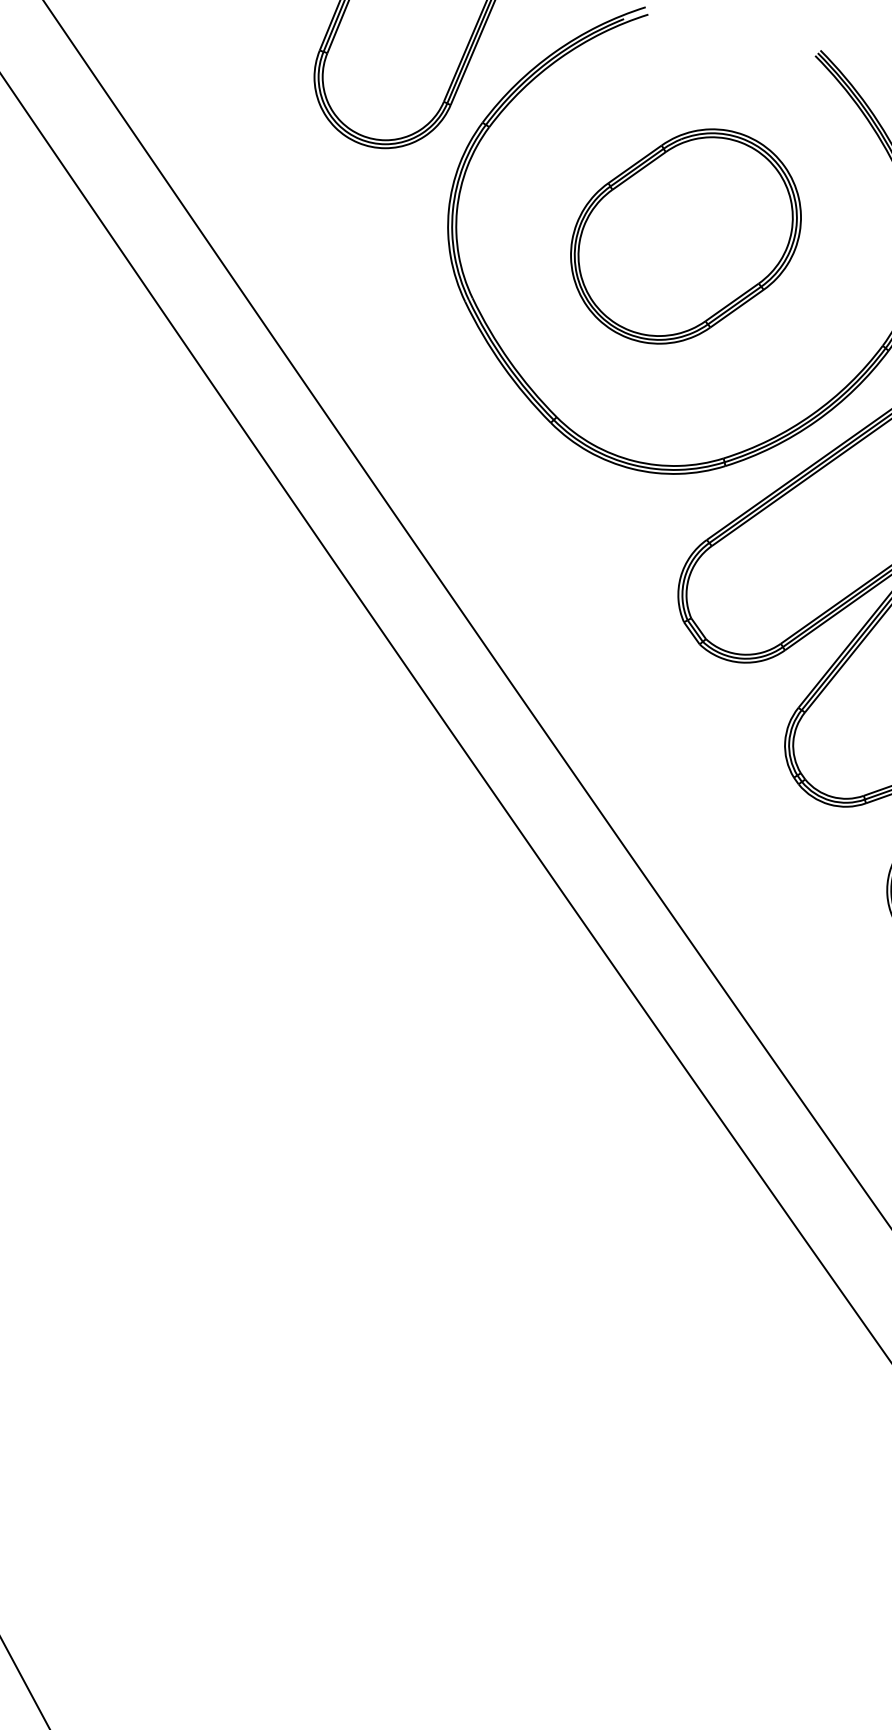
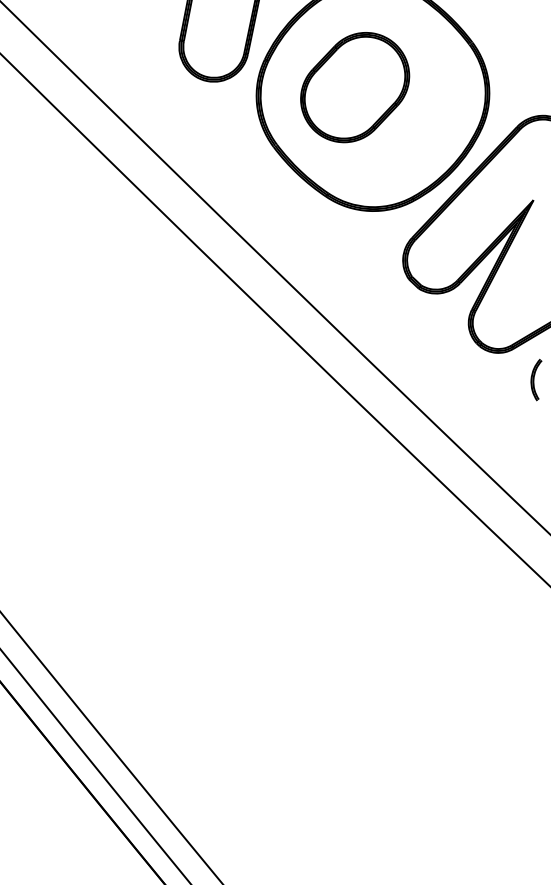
part: (686, 236) -> (355, 87), moved

